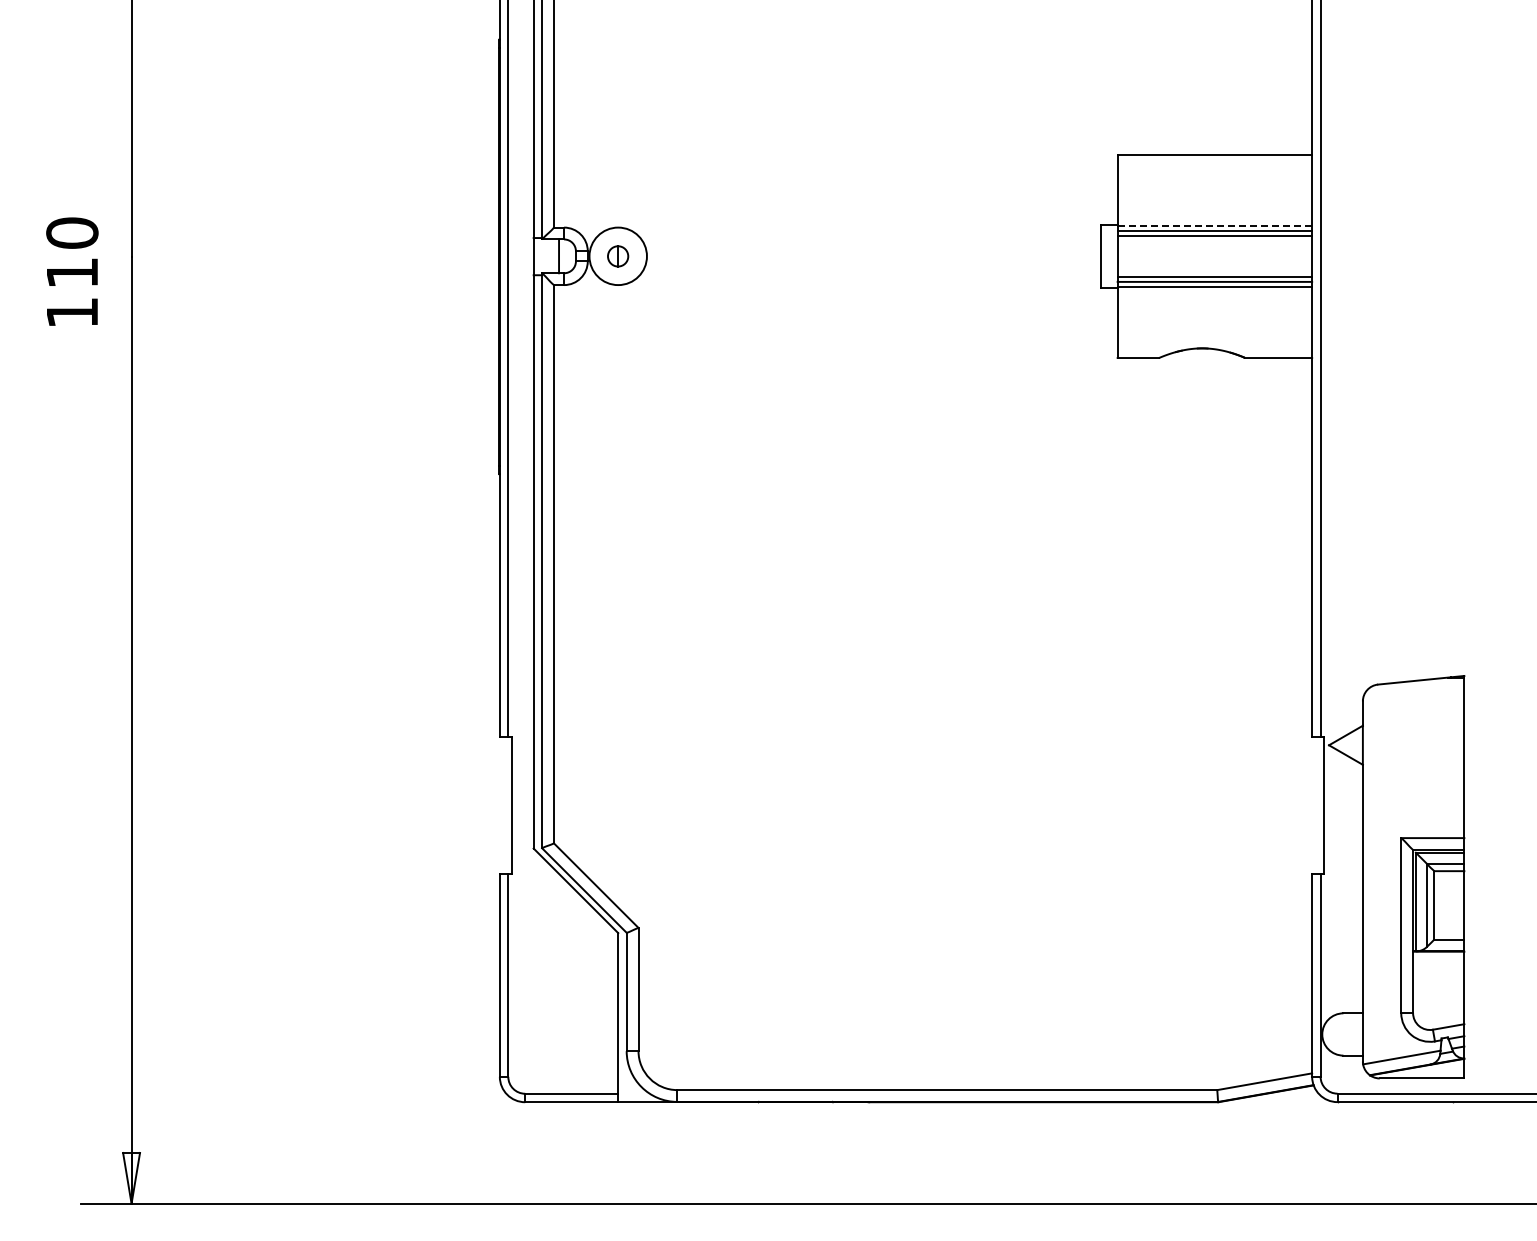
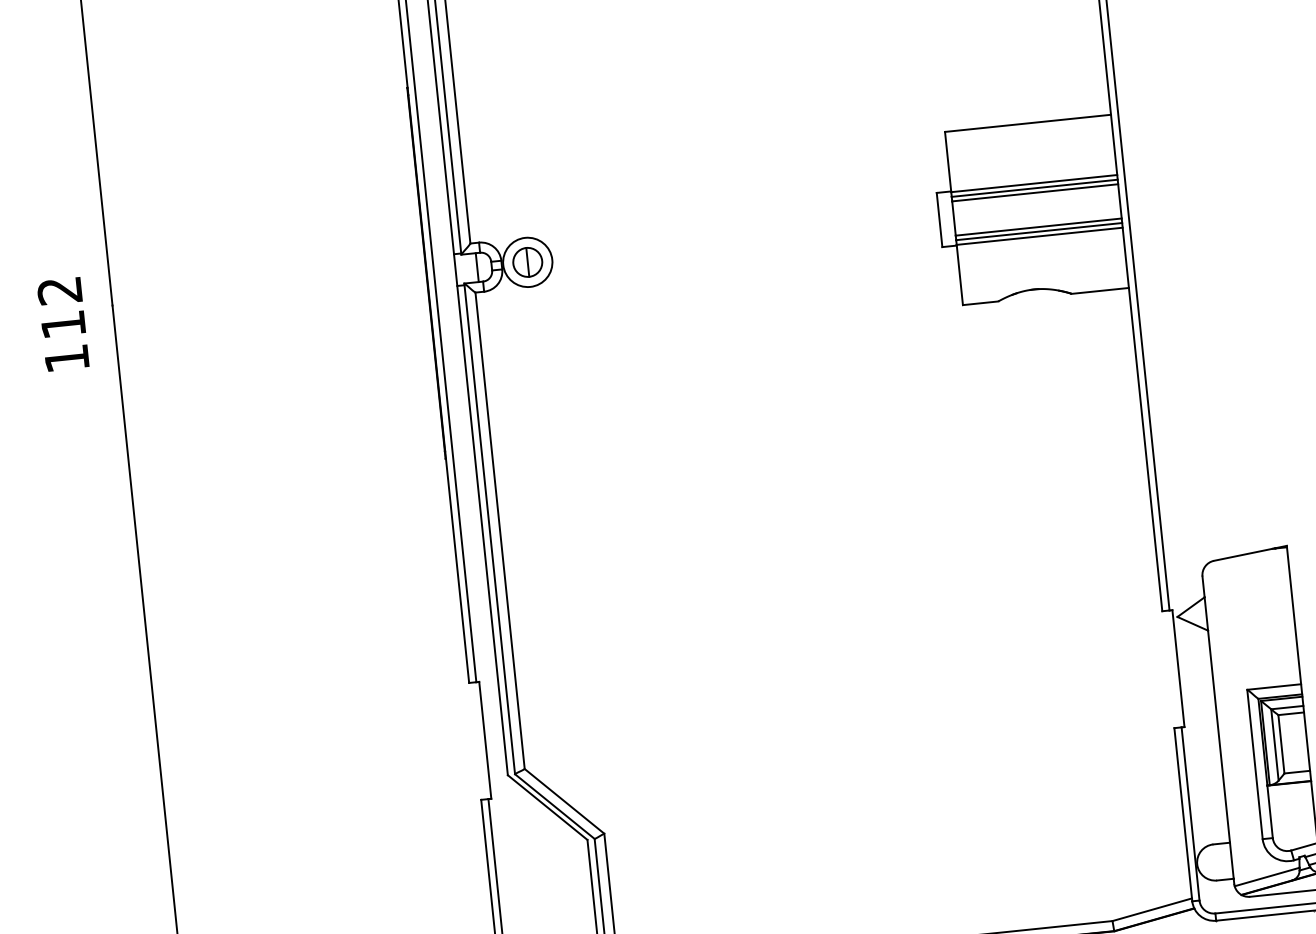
line: (1215, 225) -> (1034, 183), dashed -> solid
text: (72, 232) -> (59, 290), 110 -> 112
part: (617, 256) -> (527, 262), size x1.67

